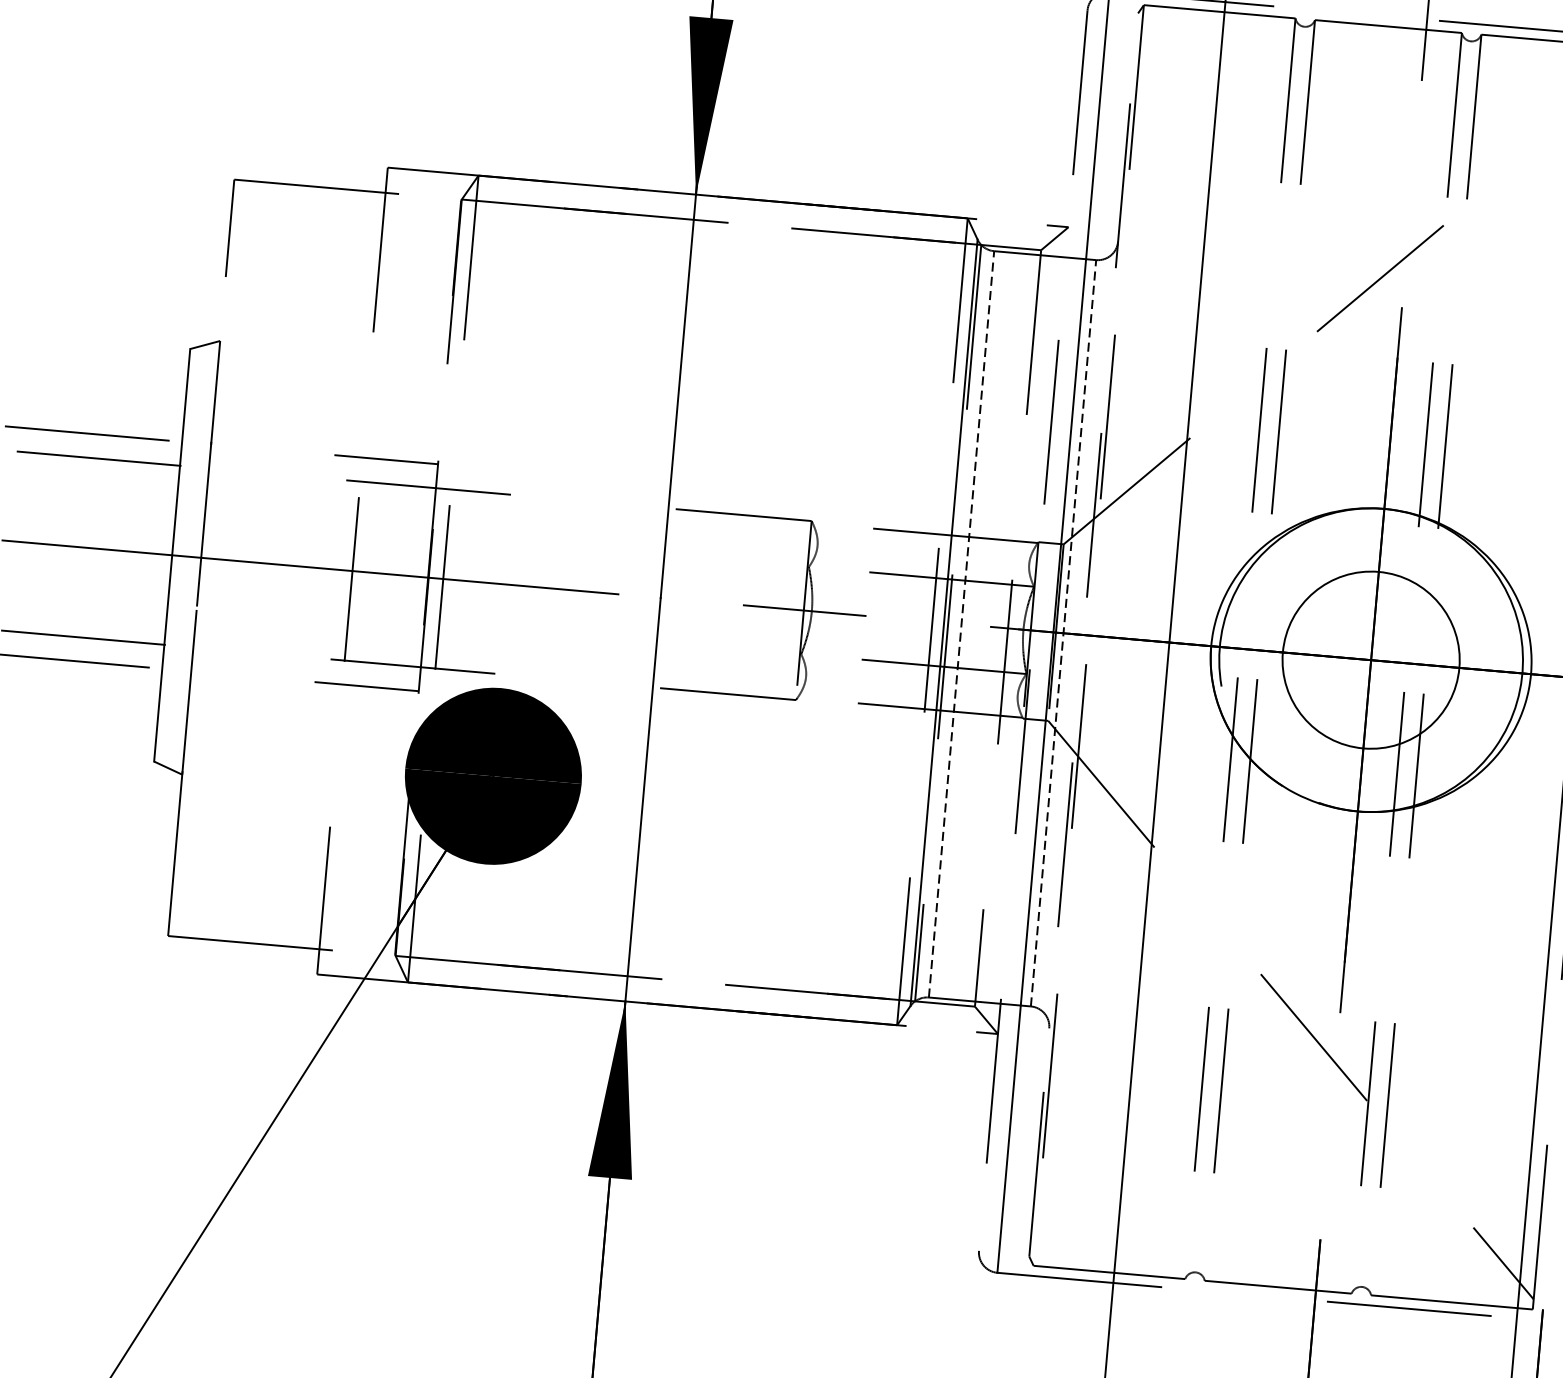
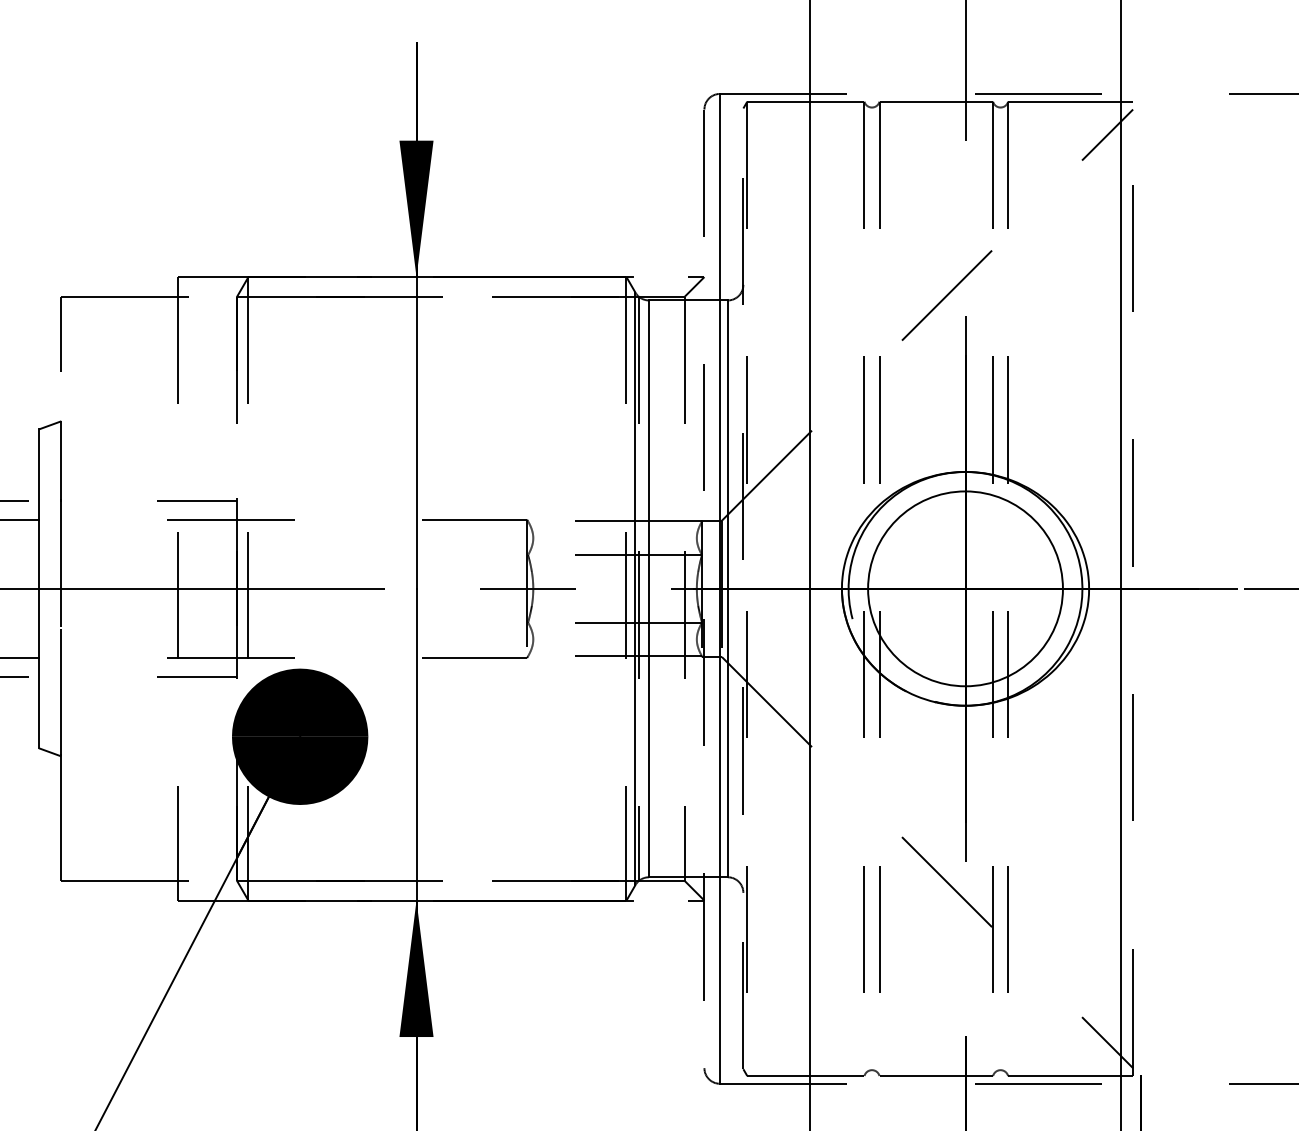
line: (960, 623) -> (648, 588), dashed -> solid
line: (1063, 632) -> (727, 588), dashed -> solid
circle: (1371, 659) -> (965, 588), size x1.43

